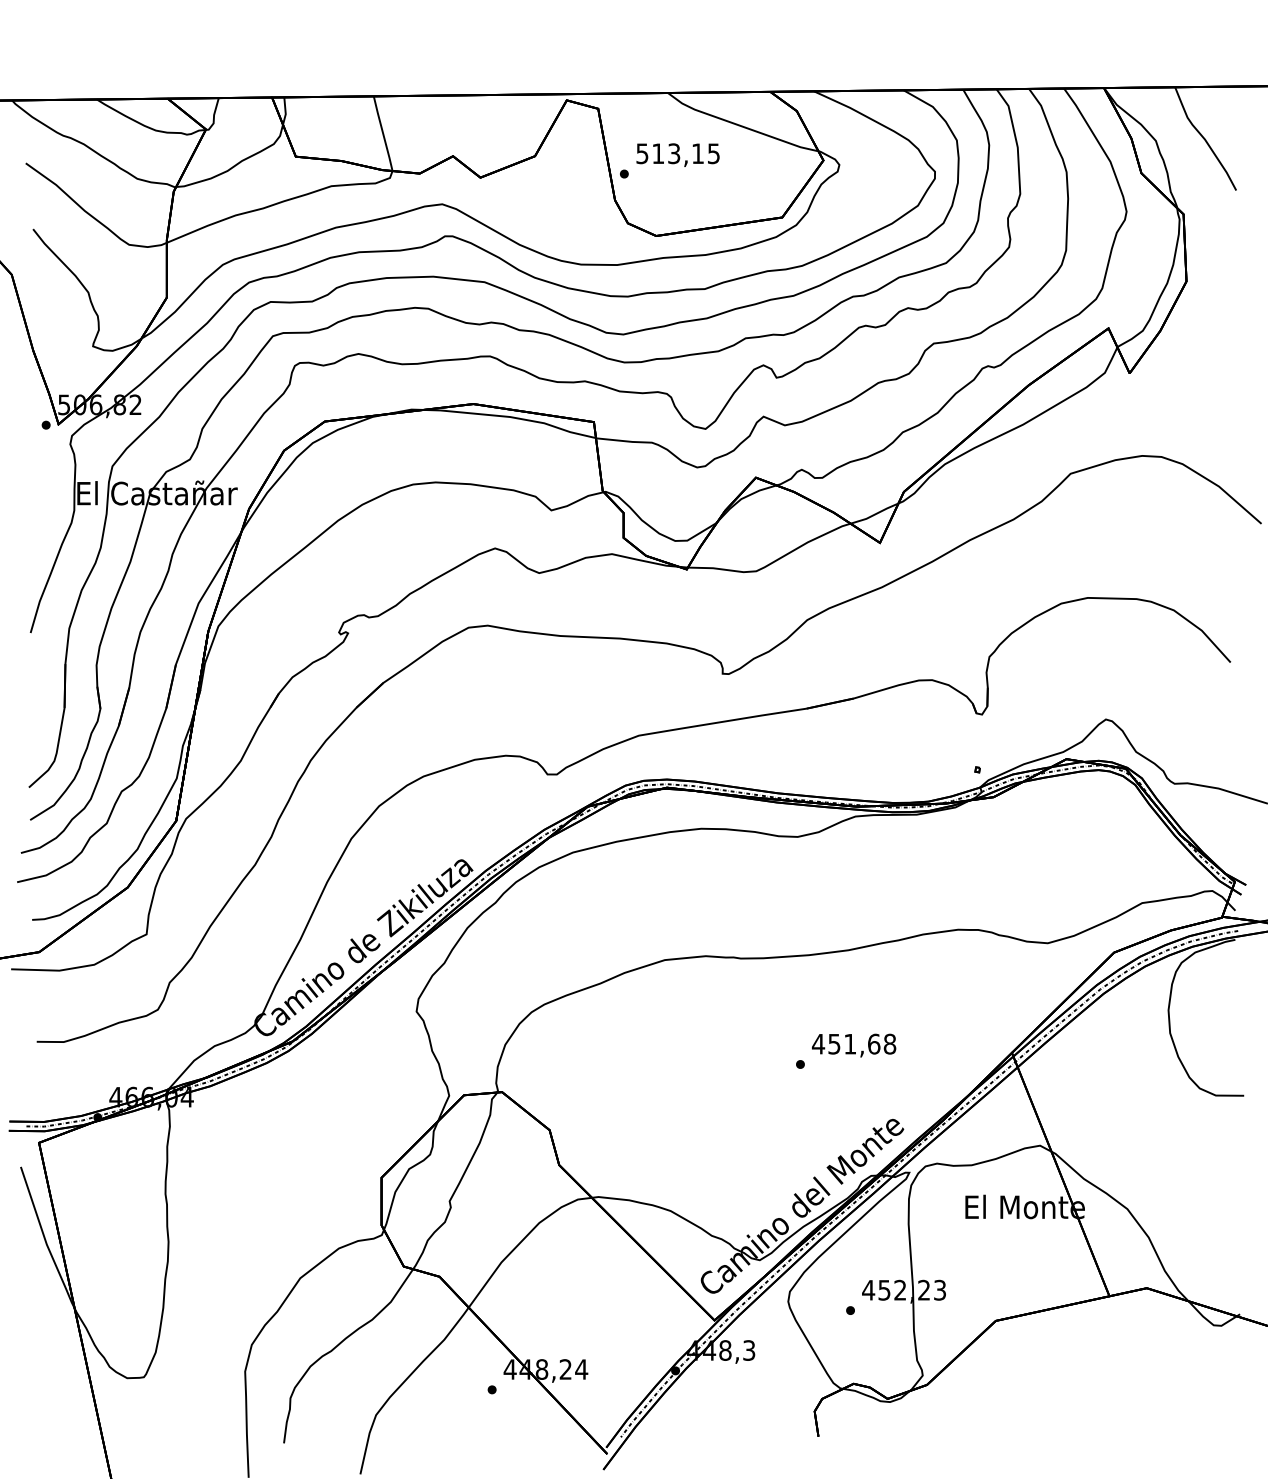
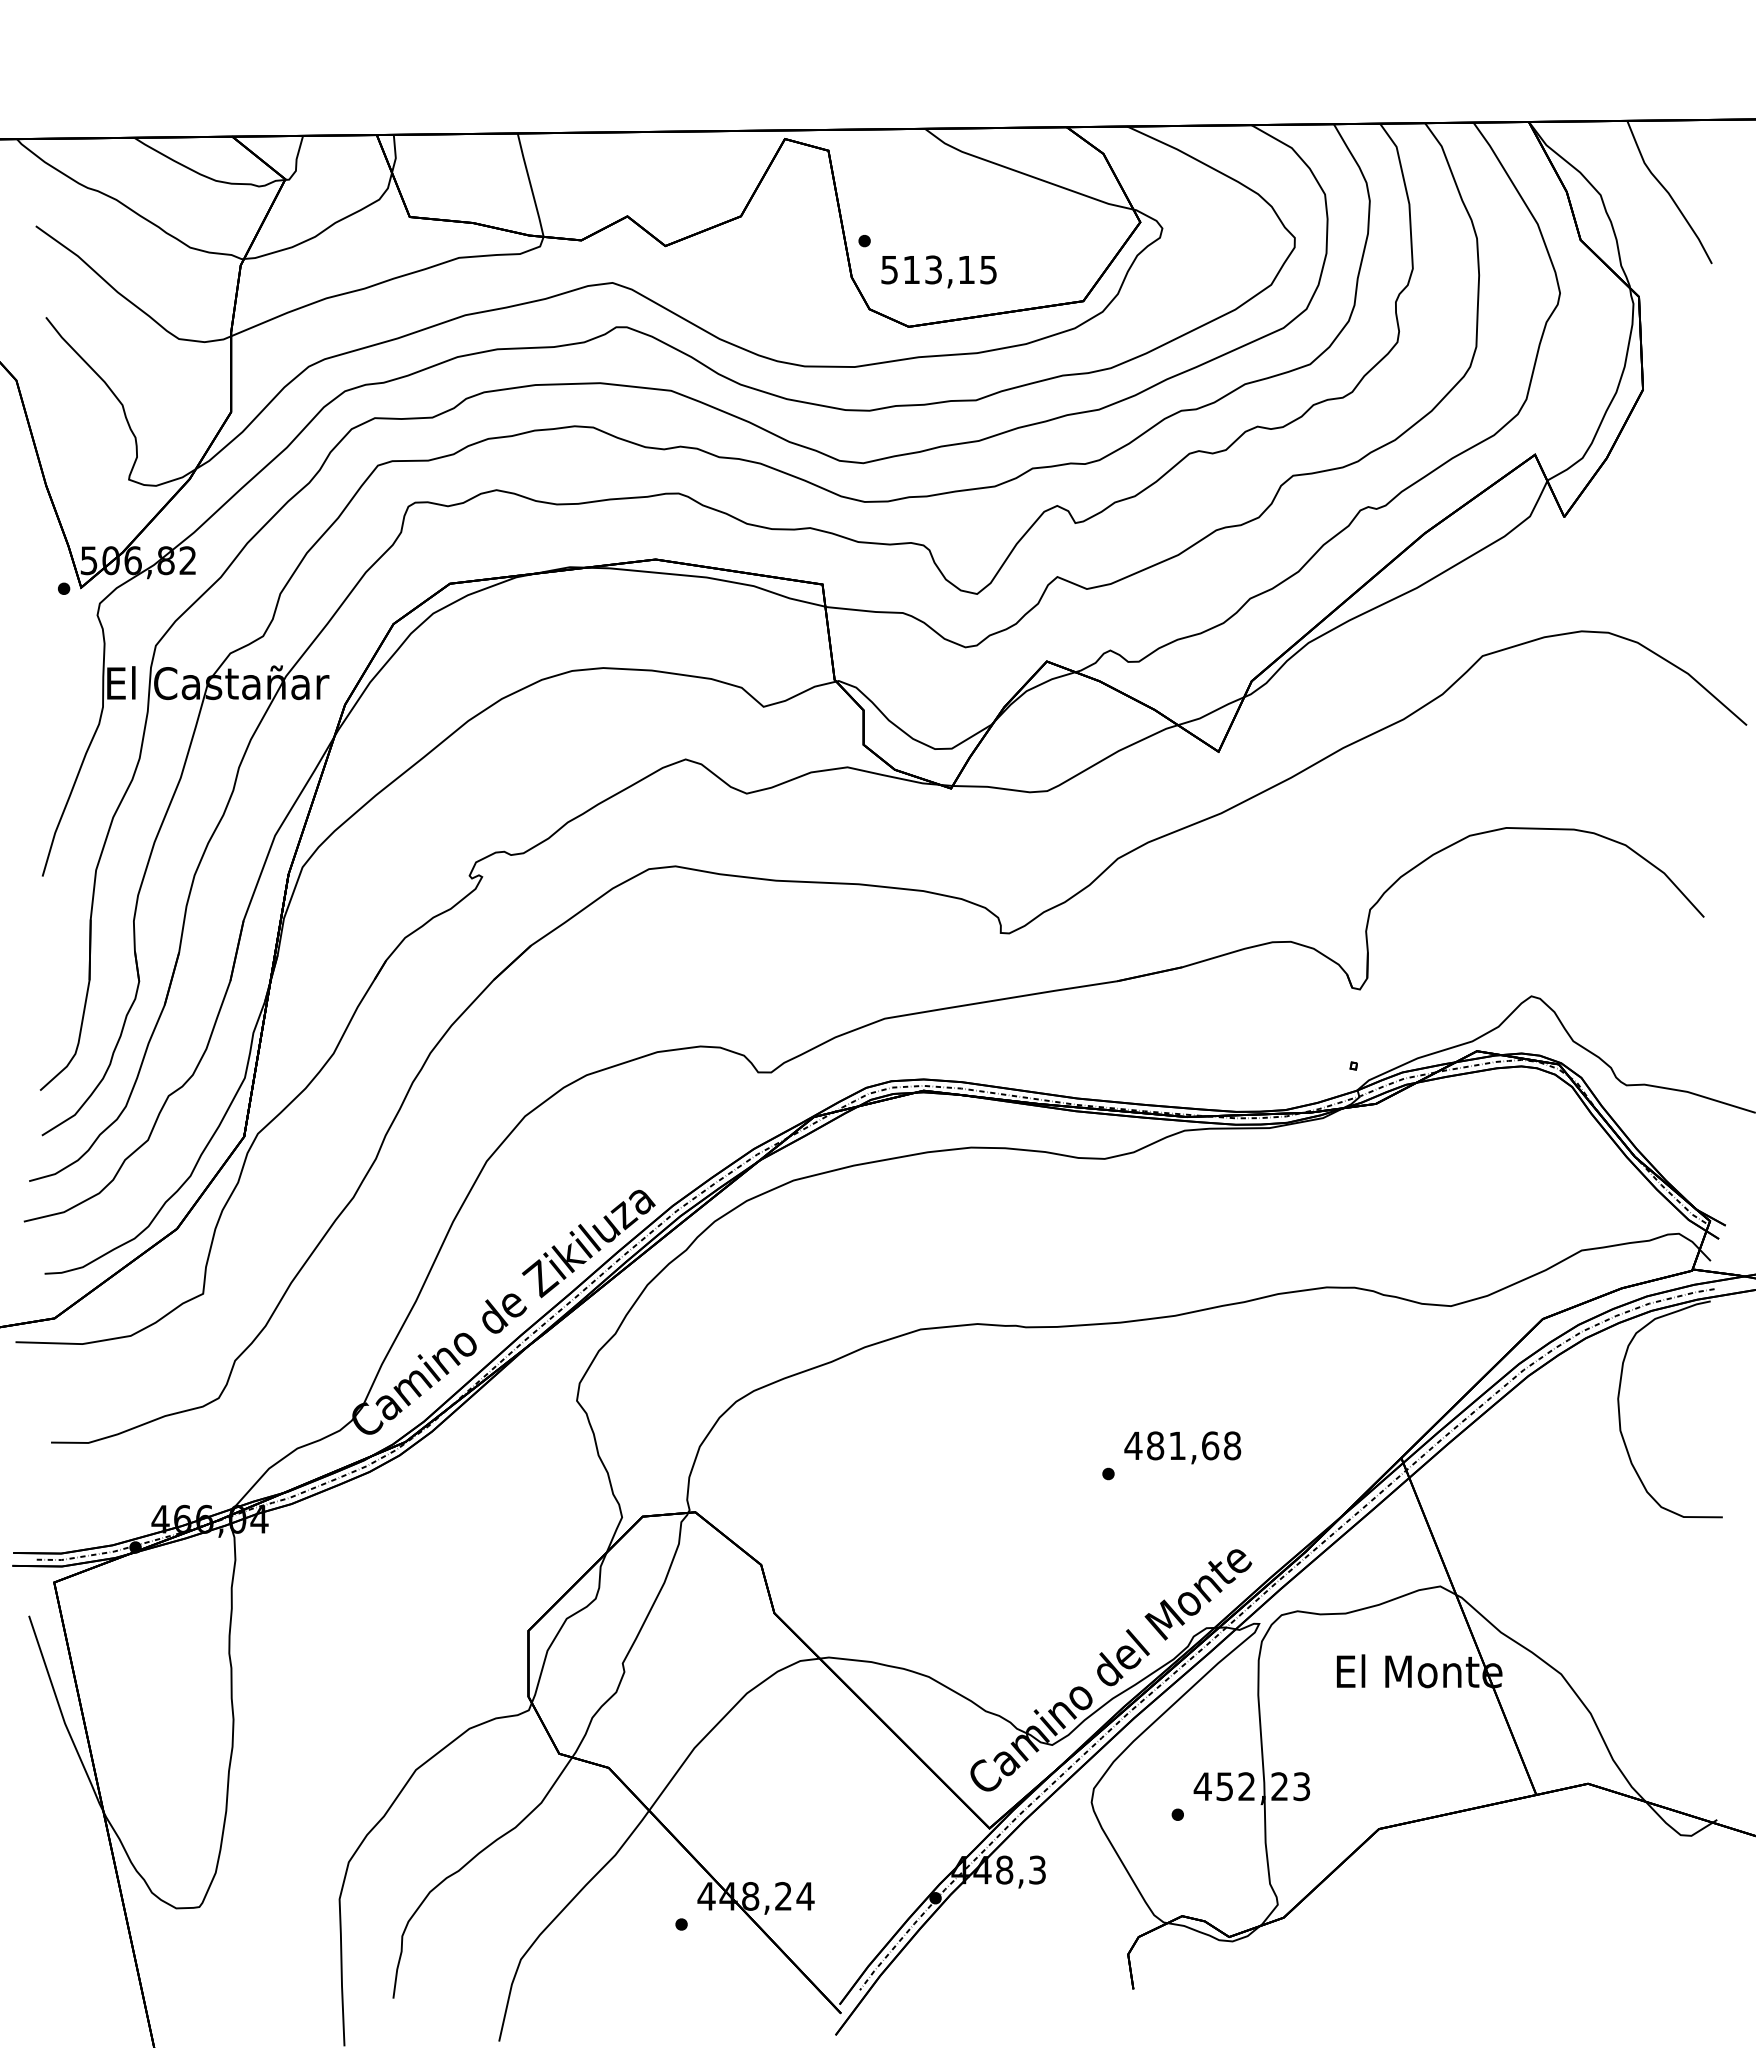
text: (677, 154) -> (938, 271), moved
text: (834, 1043) -> (1155, 1445), 451,68 -> 481,68

